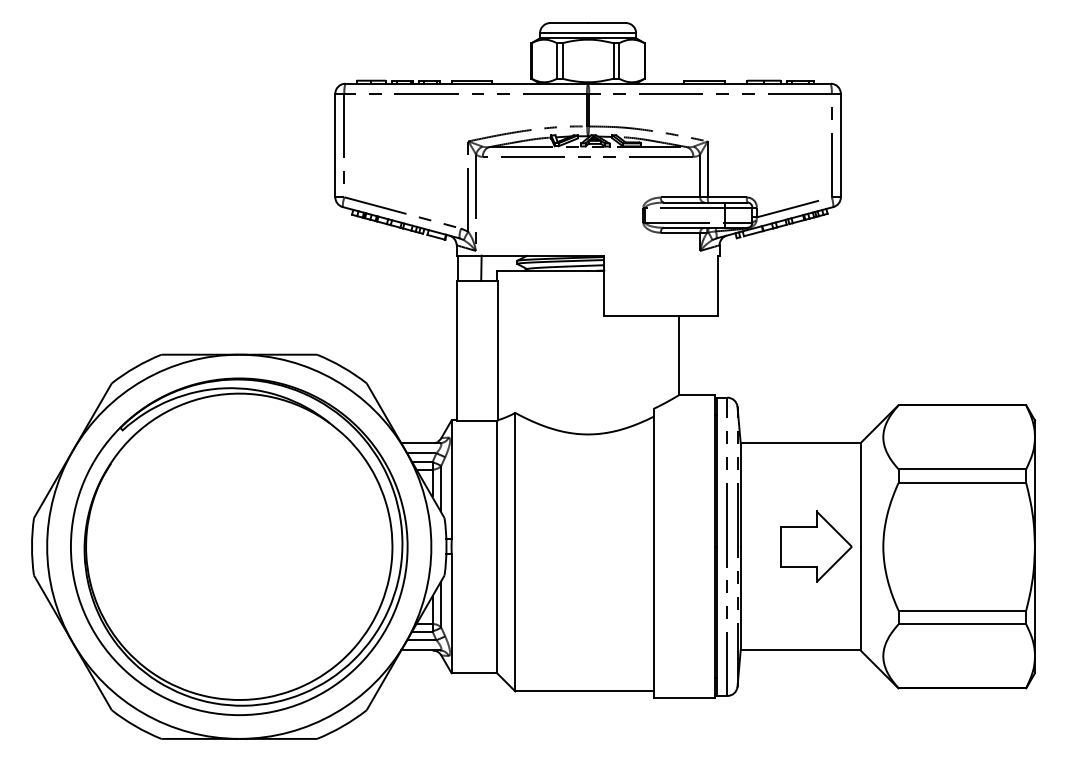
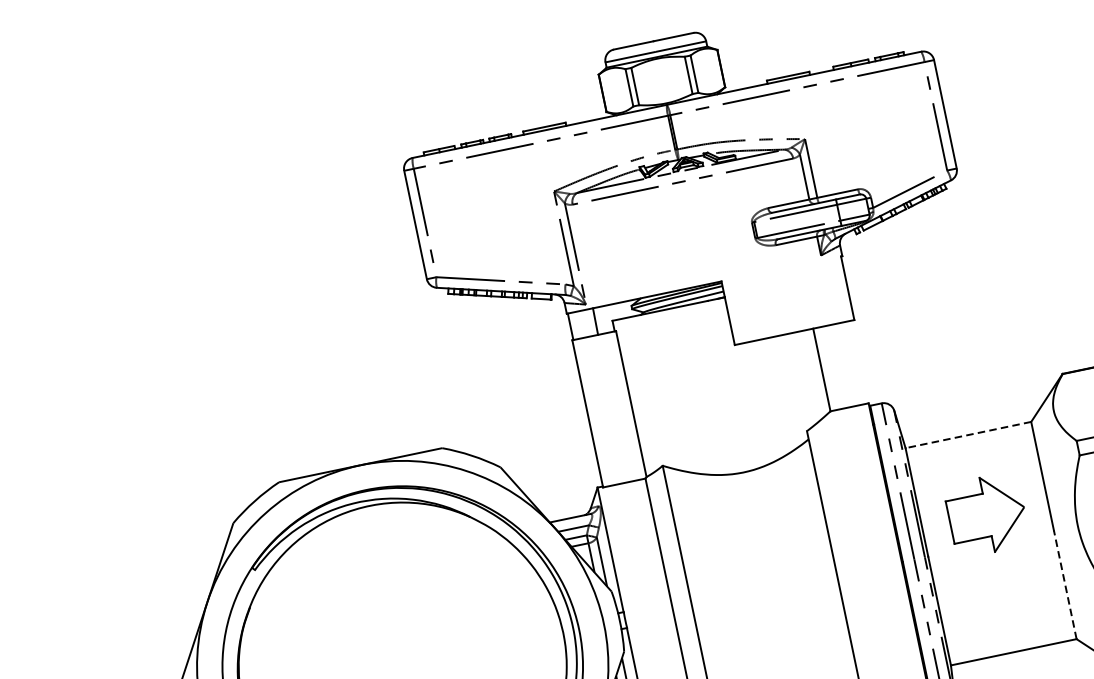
line: (800, 443) -> (968, 435), solid -> dashed
part: (816, 546) -> (987, 514), moved
line: (860, 598) -> (1065, 584), solid -> dashed

